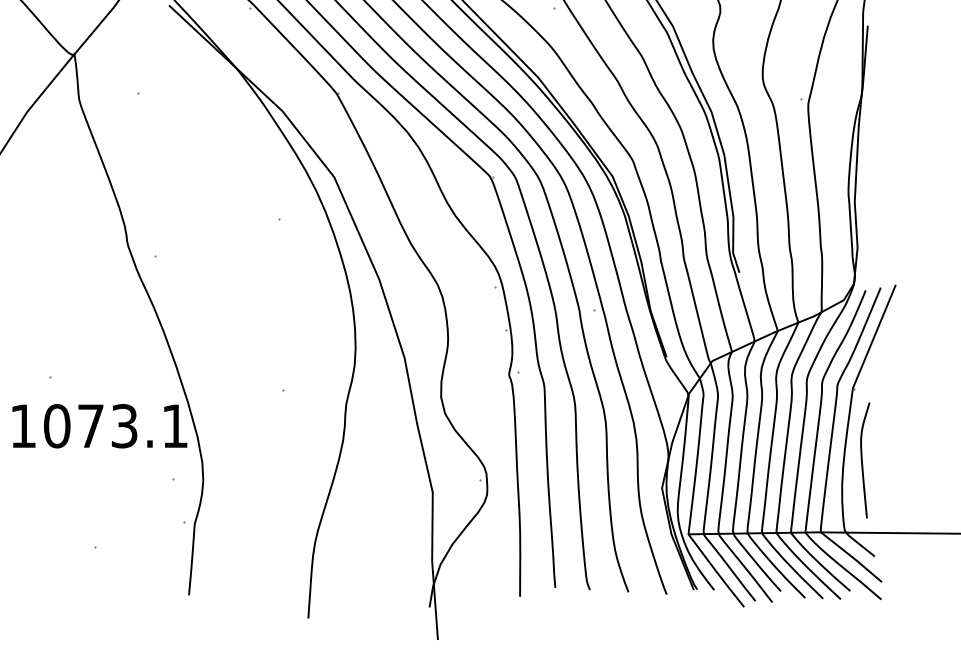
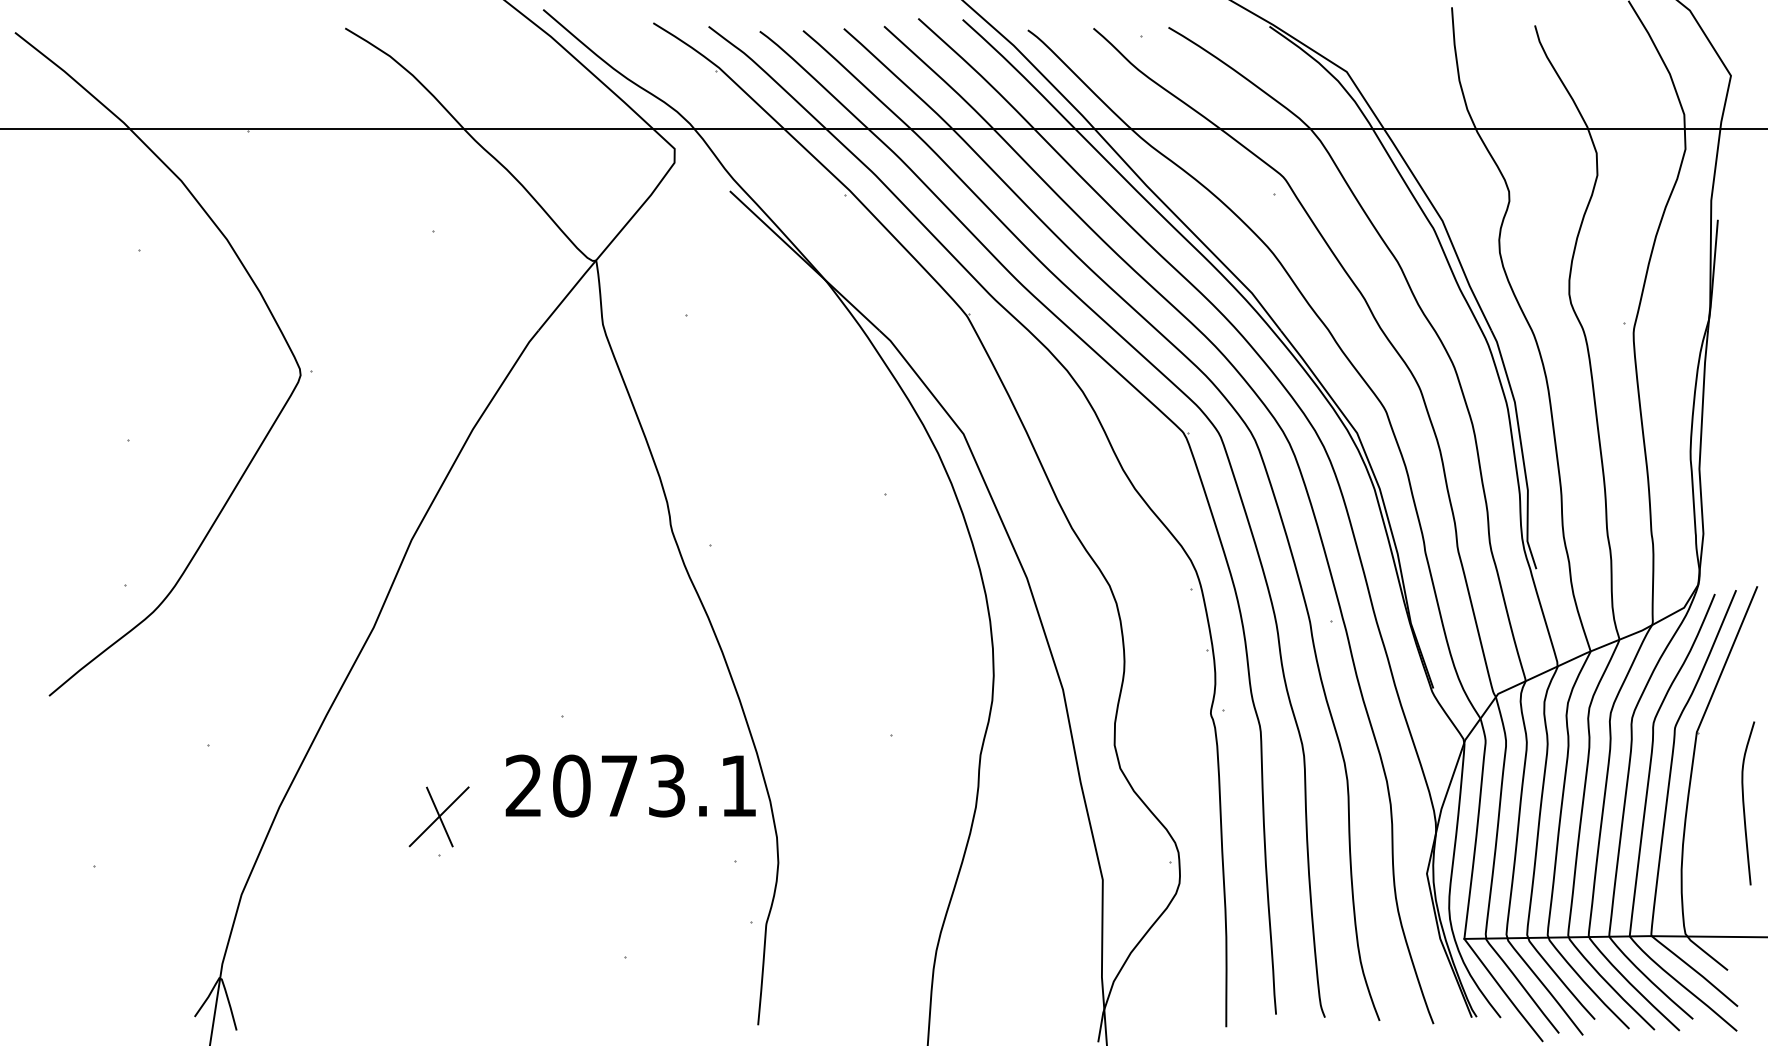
text: (23, 425) -> (523, 785), 1073.1 -> 2073.1
curve: (862, 460) -> (1744, 803), moved

